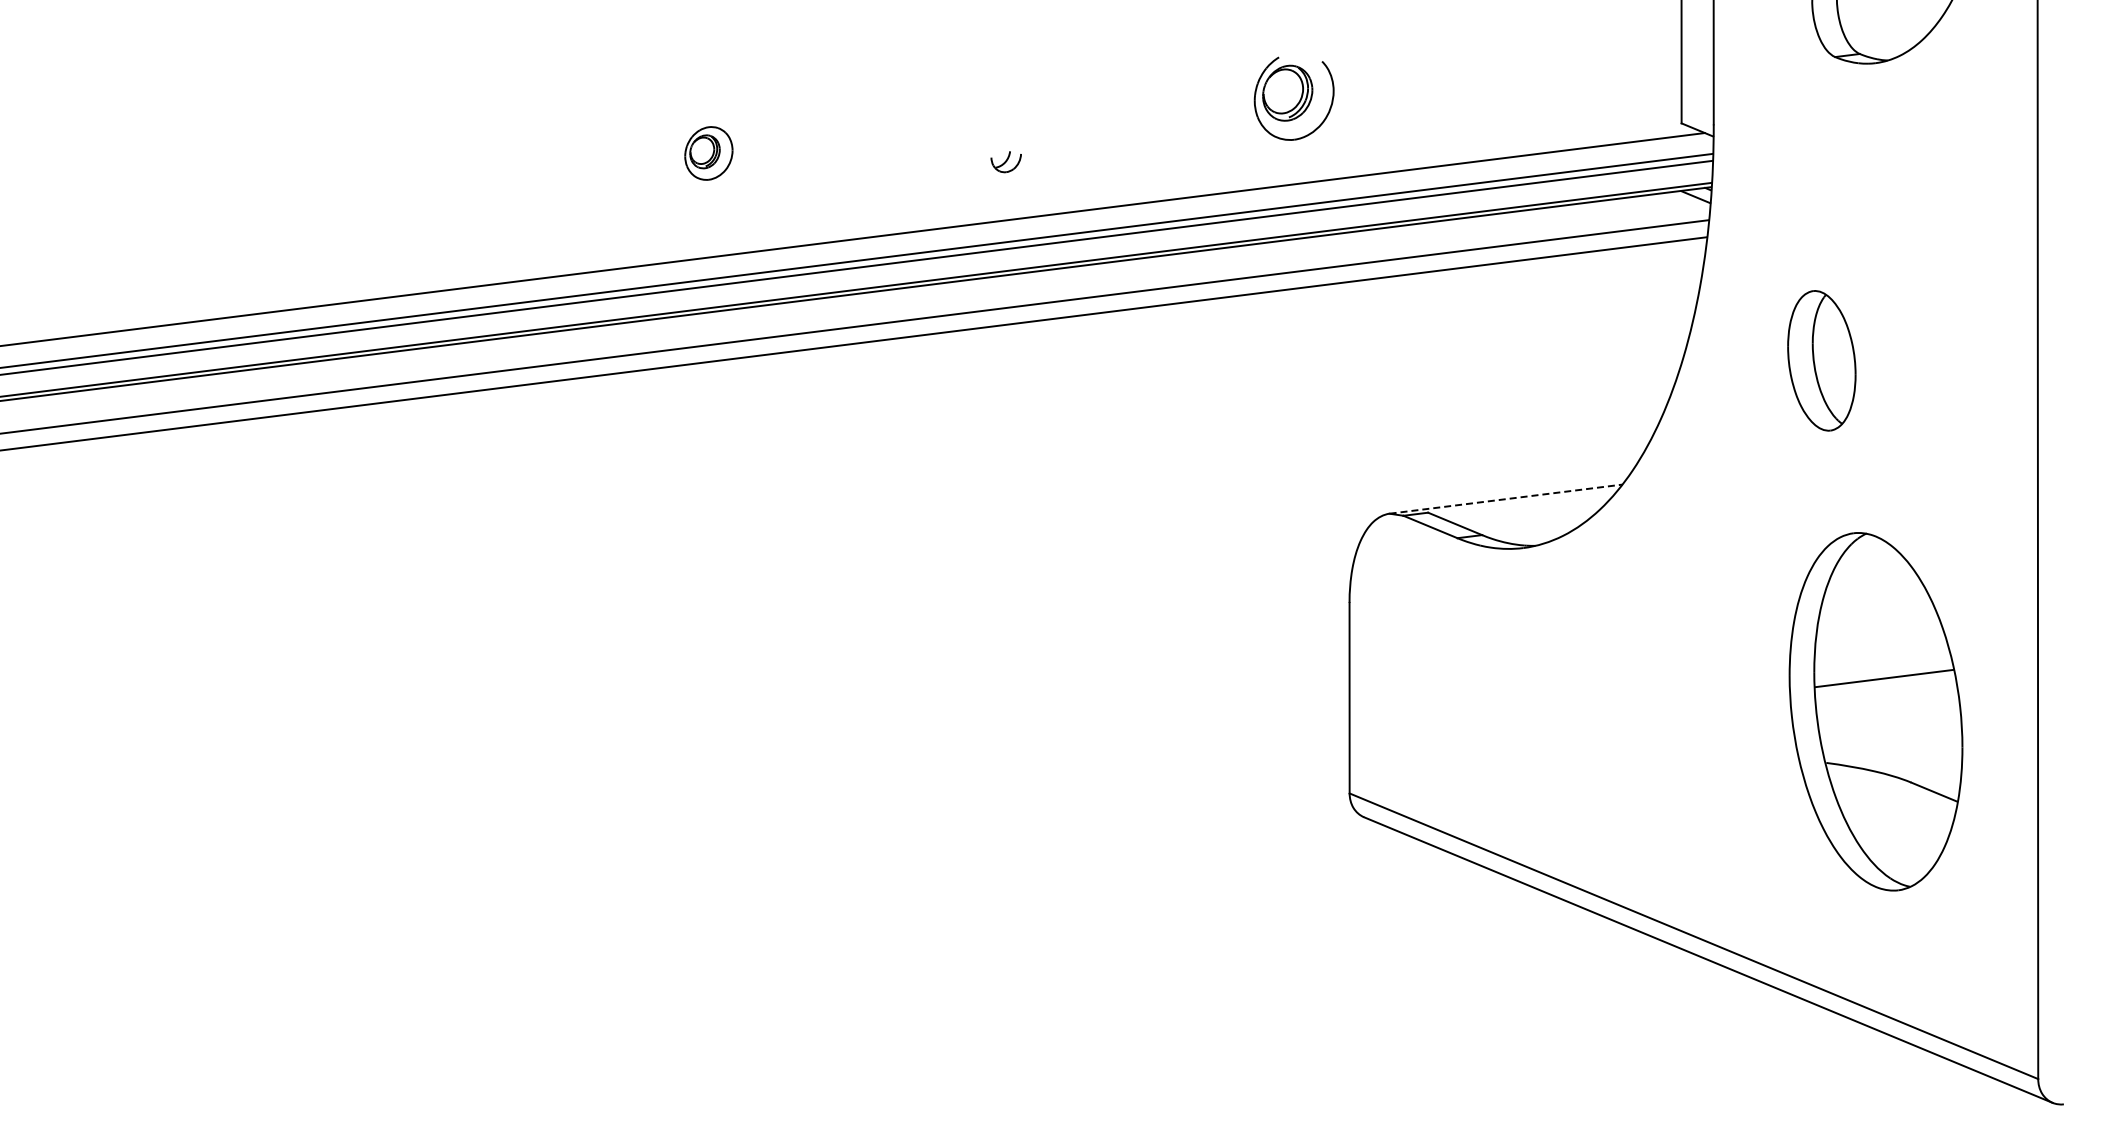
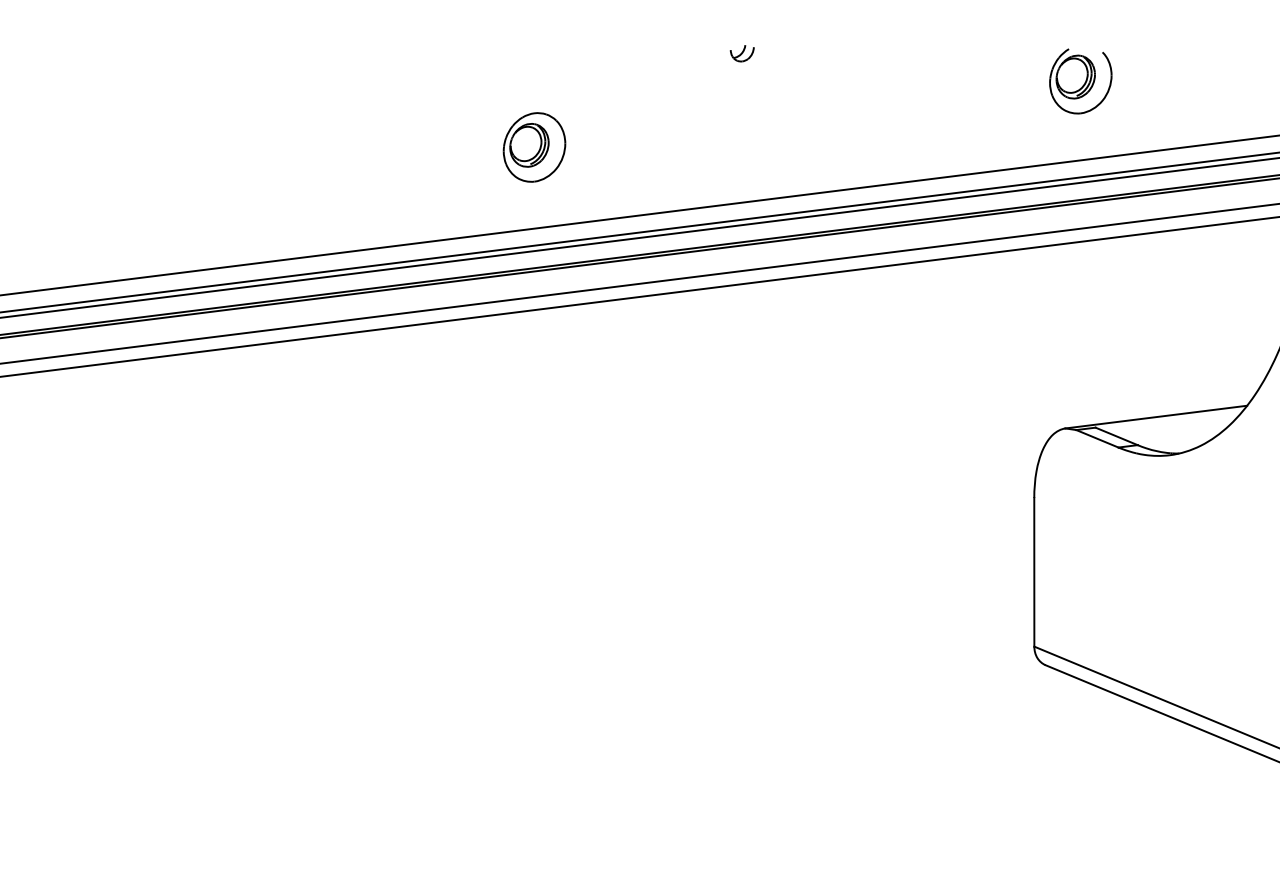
part: (1293, 98) -> (1080, 81), moved
part: (708, 153) -> (534, 147), size x1.67
part: (1005, 162) -> (741, 53), moved
line: (1506, 499) -> (1156, 417), dashed -> solid

